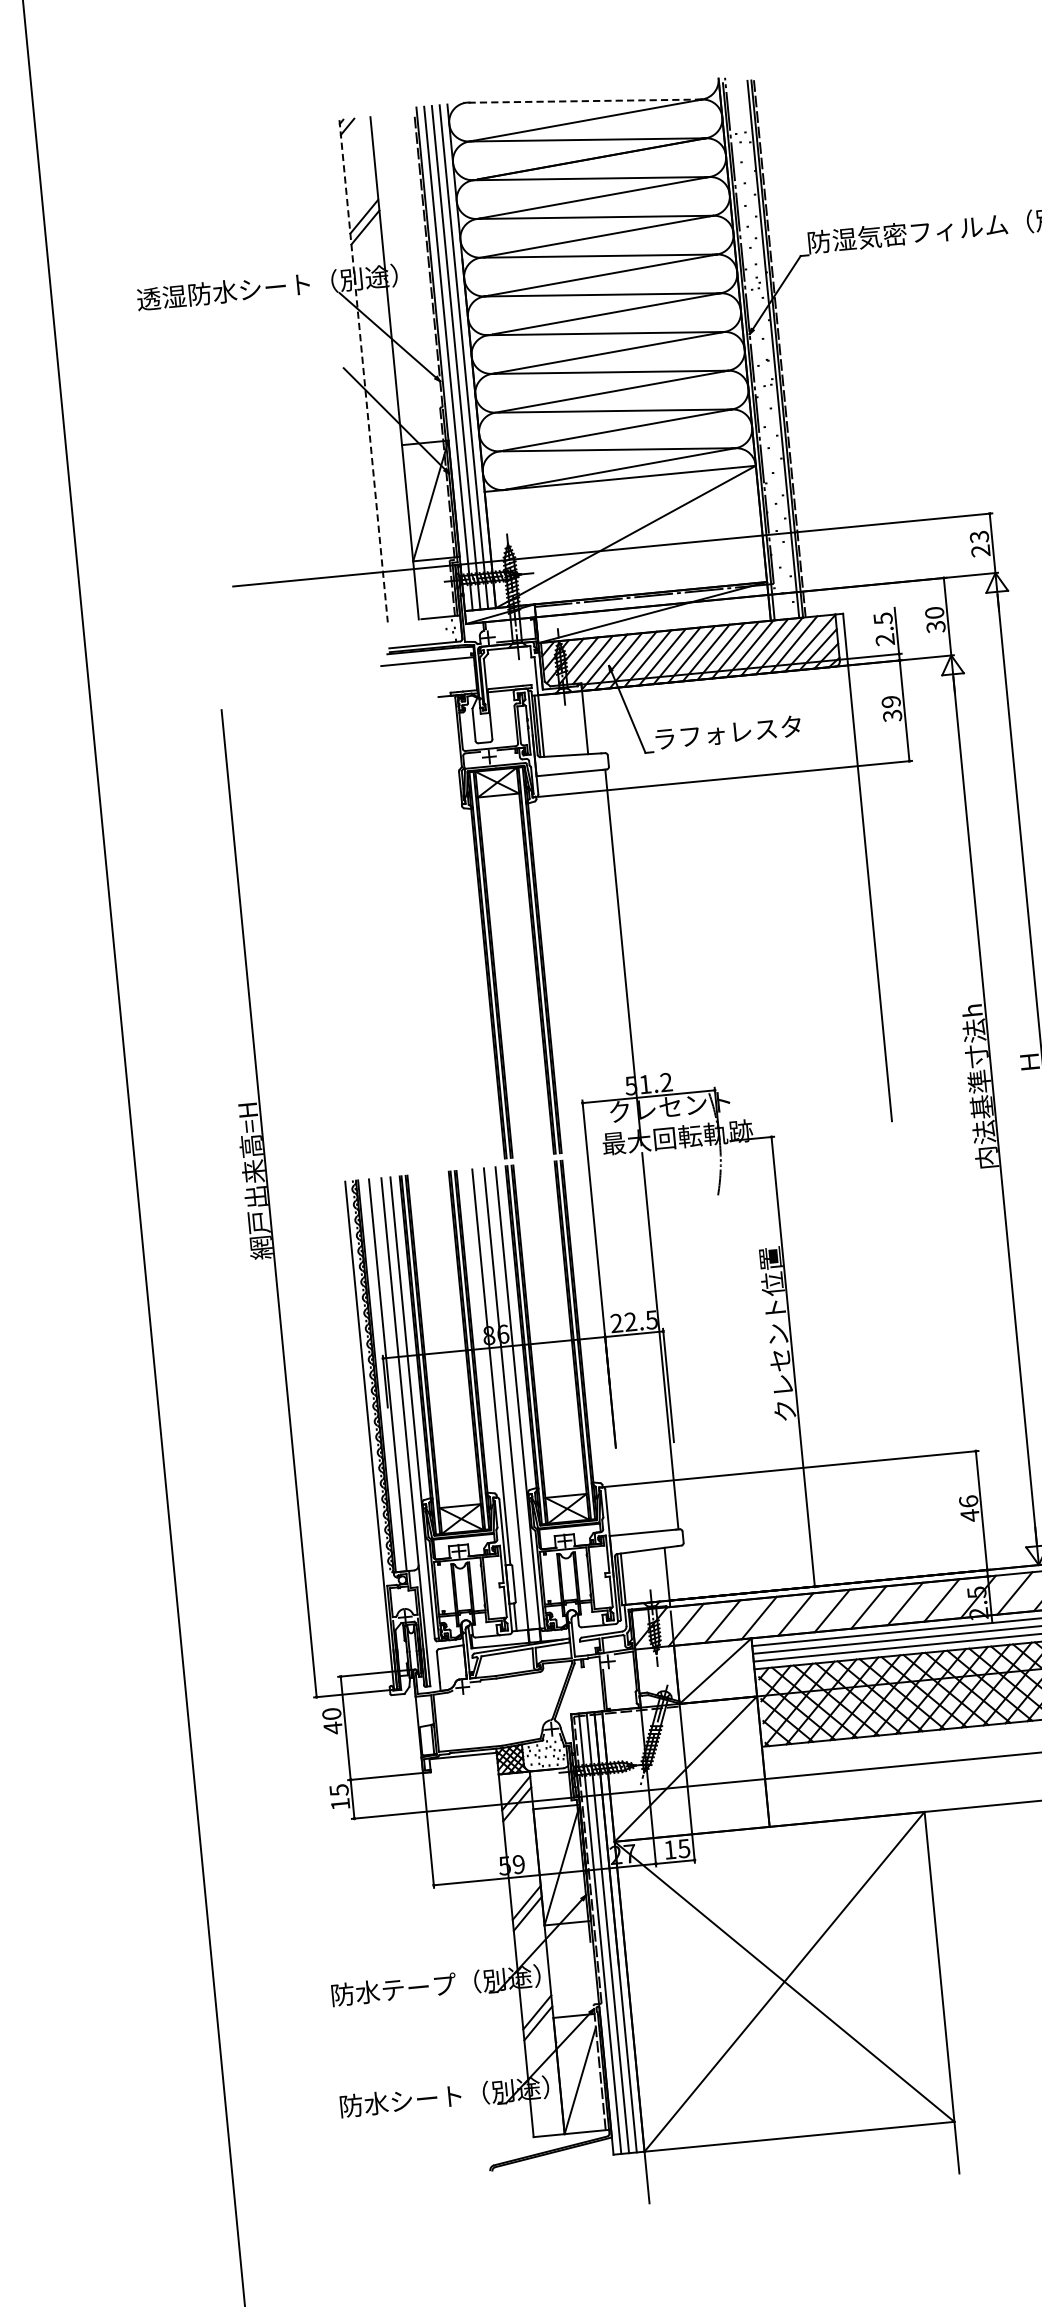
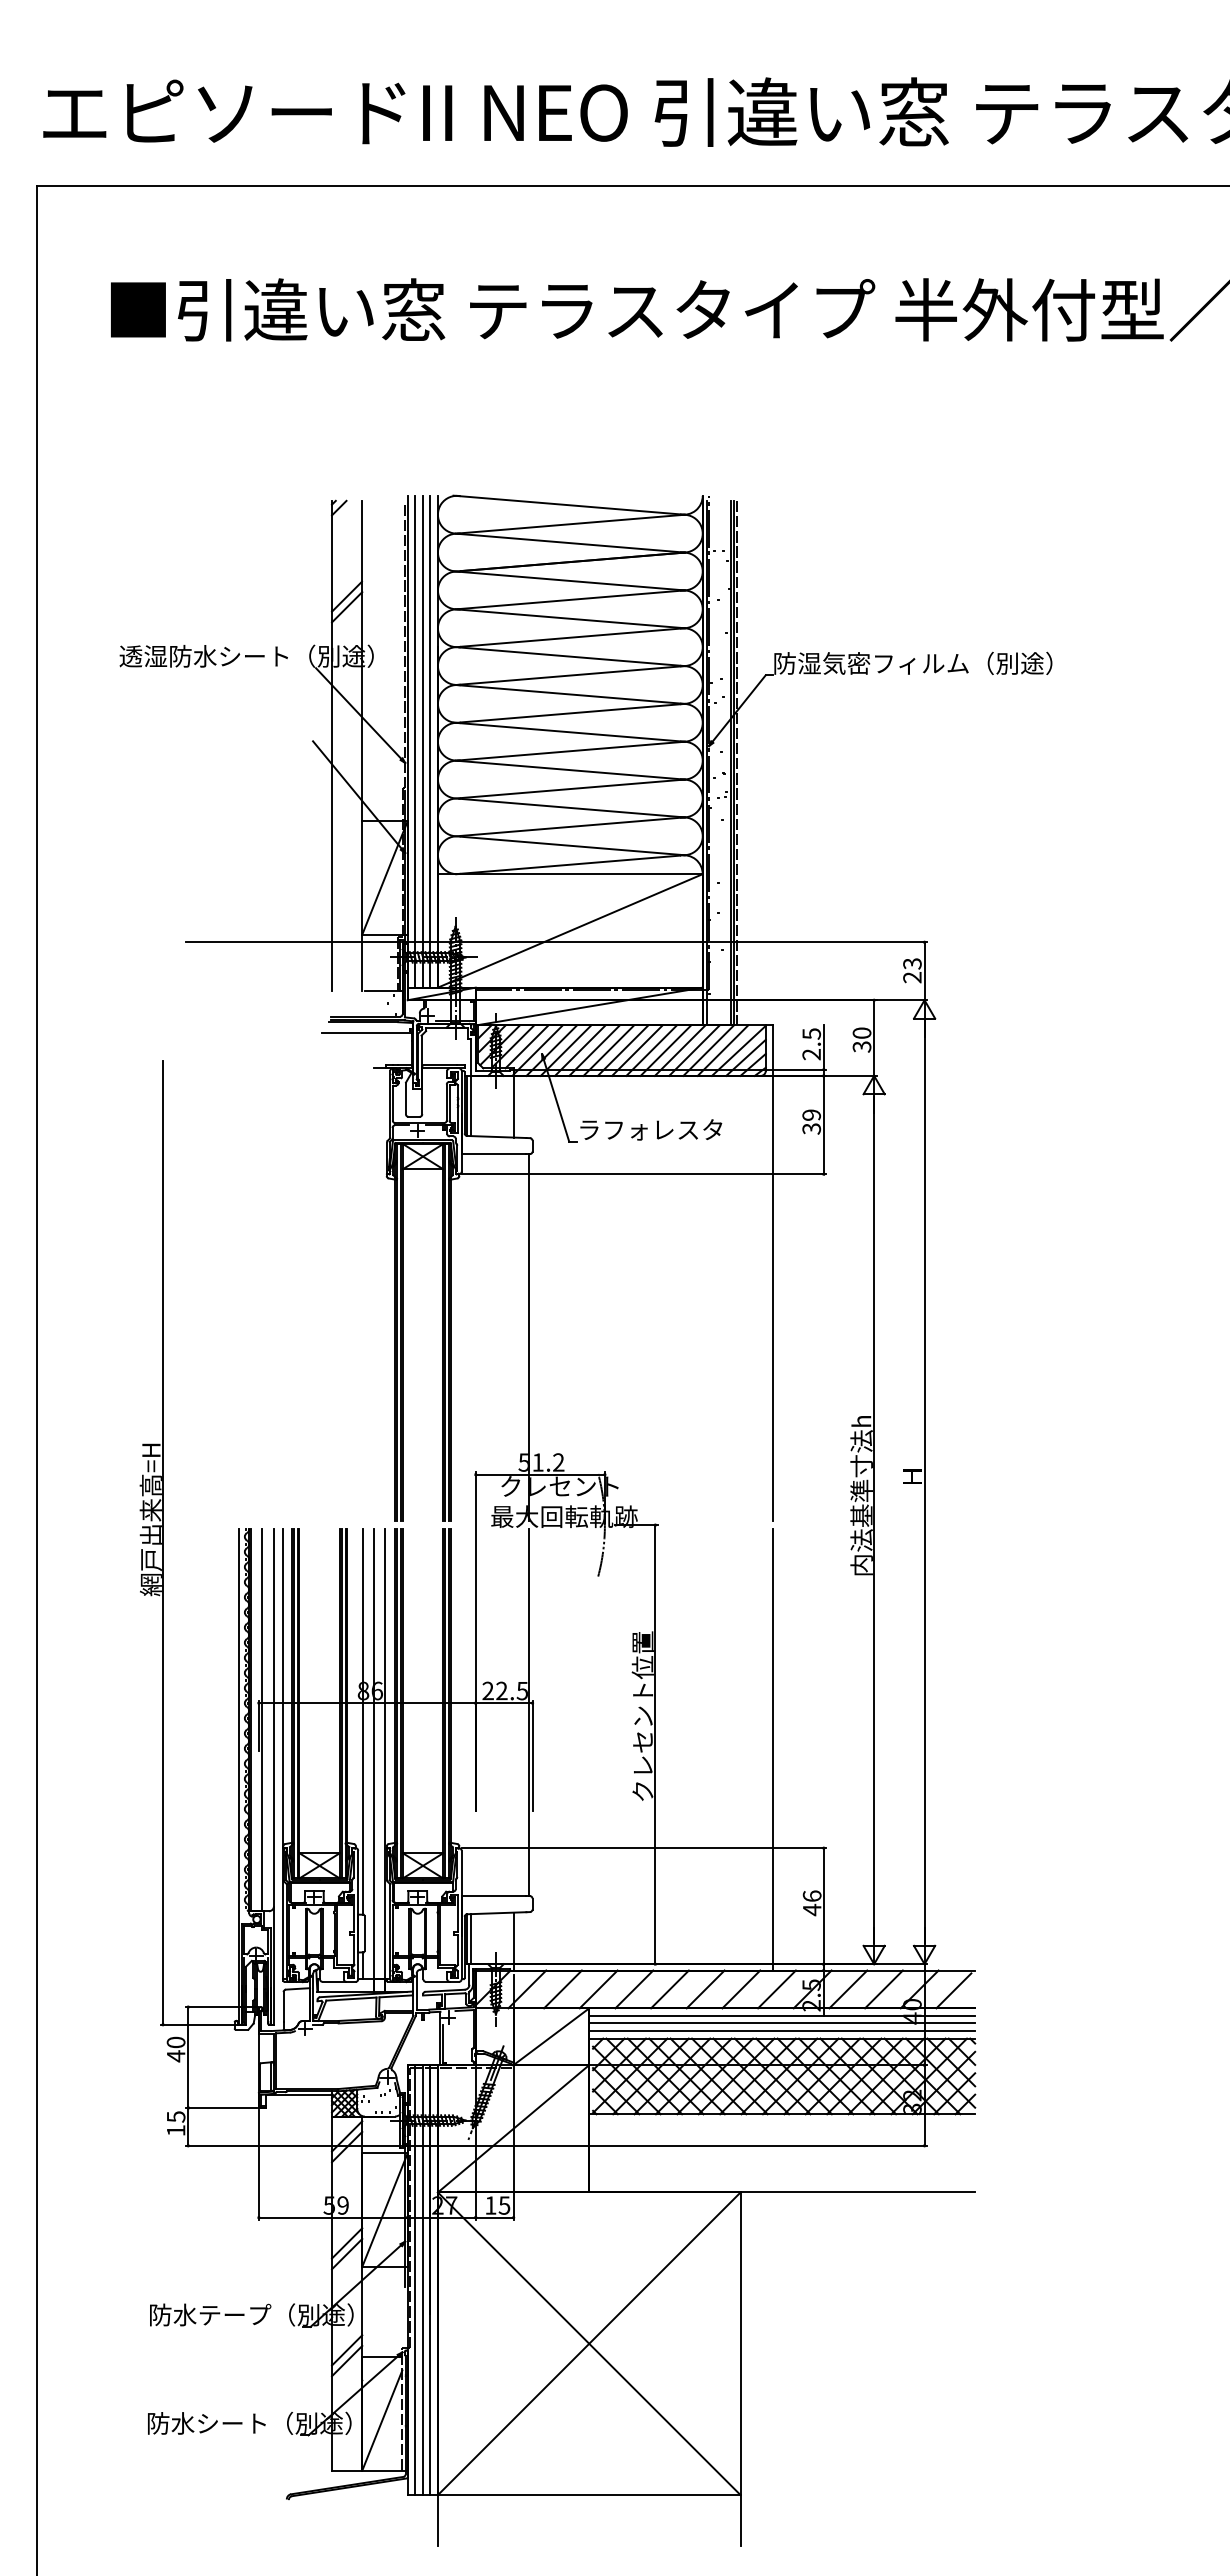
line: (582, 101) -> (568, 505), dashed -> solid
line: (364, 371) -> (332, 746), dashed -> solid
line: (914, 1355) -> (773, 1749), added

